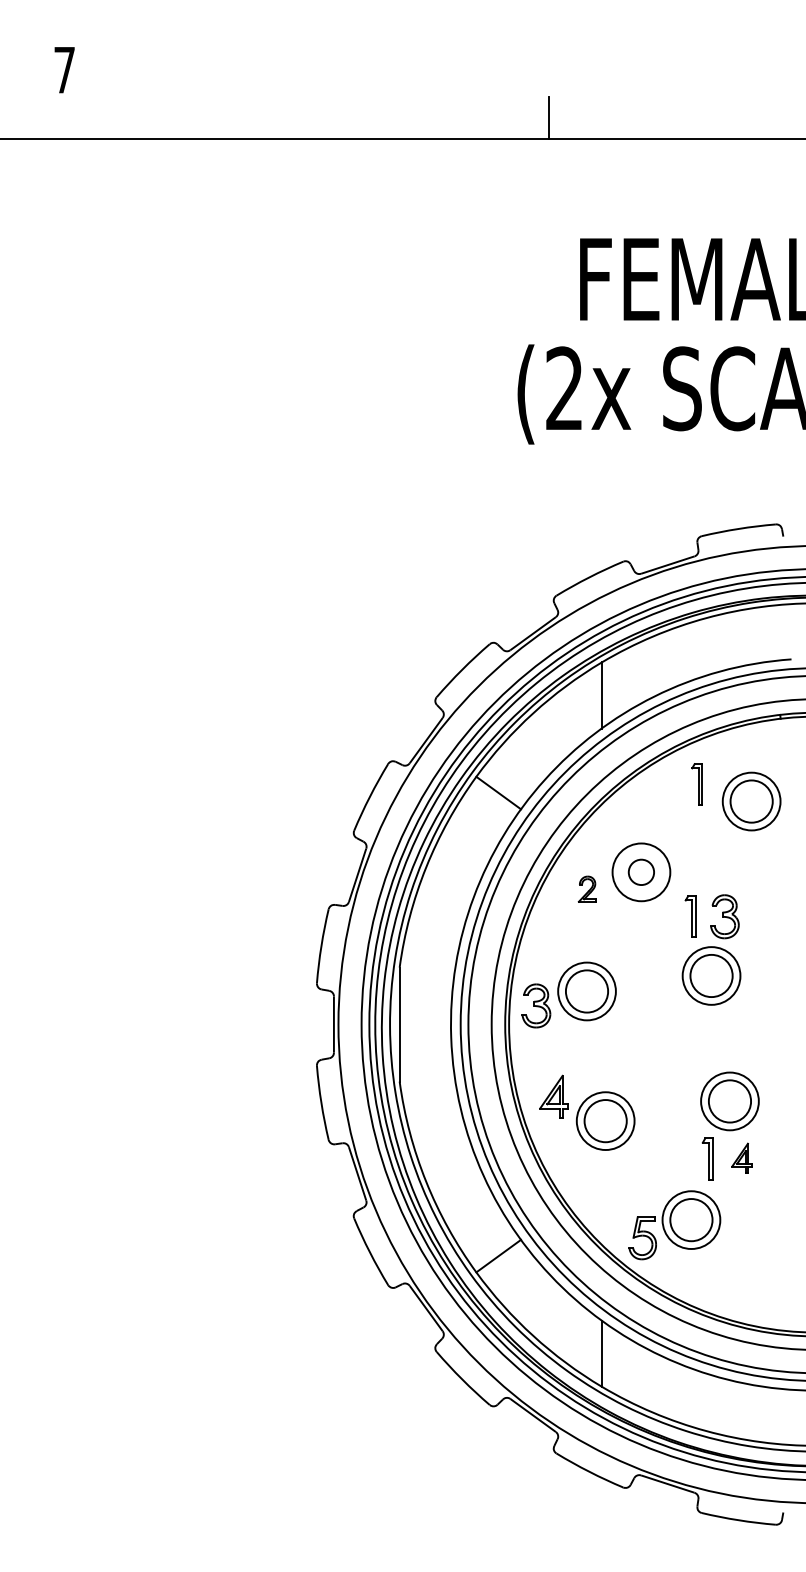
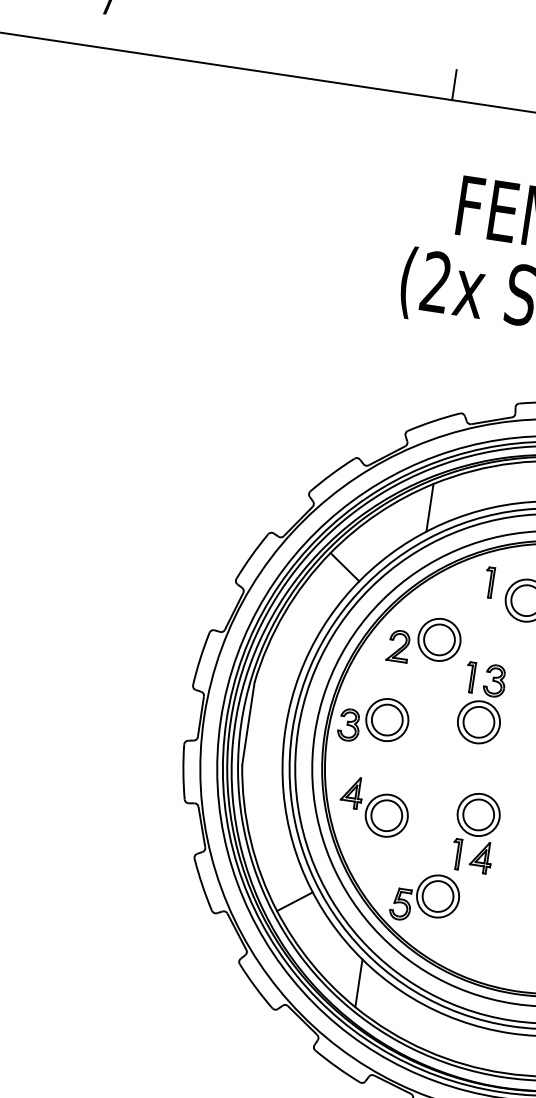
circle: (641, 872) -> (439, 640), size x1.67
part: (586, 889) -> (397, 646), size x1.67
part: (741, 1158) -> (480, 857), size x1.43

